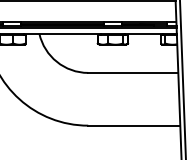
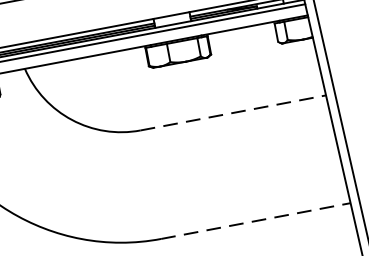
line: (133, 72) -> (233, 111), solid -> dashed
line: (134, 125) -> (256, 220), solid -> dashed

